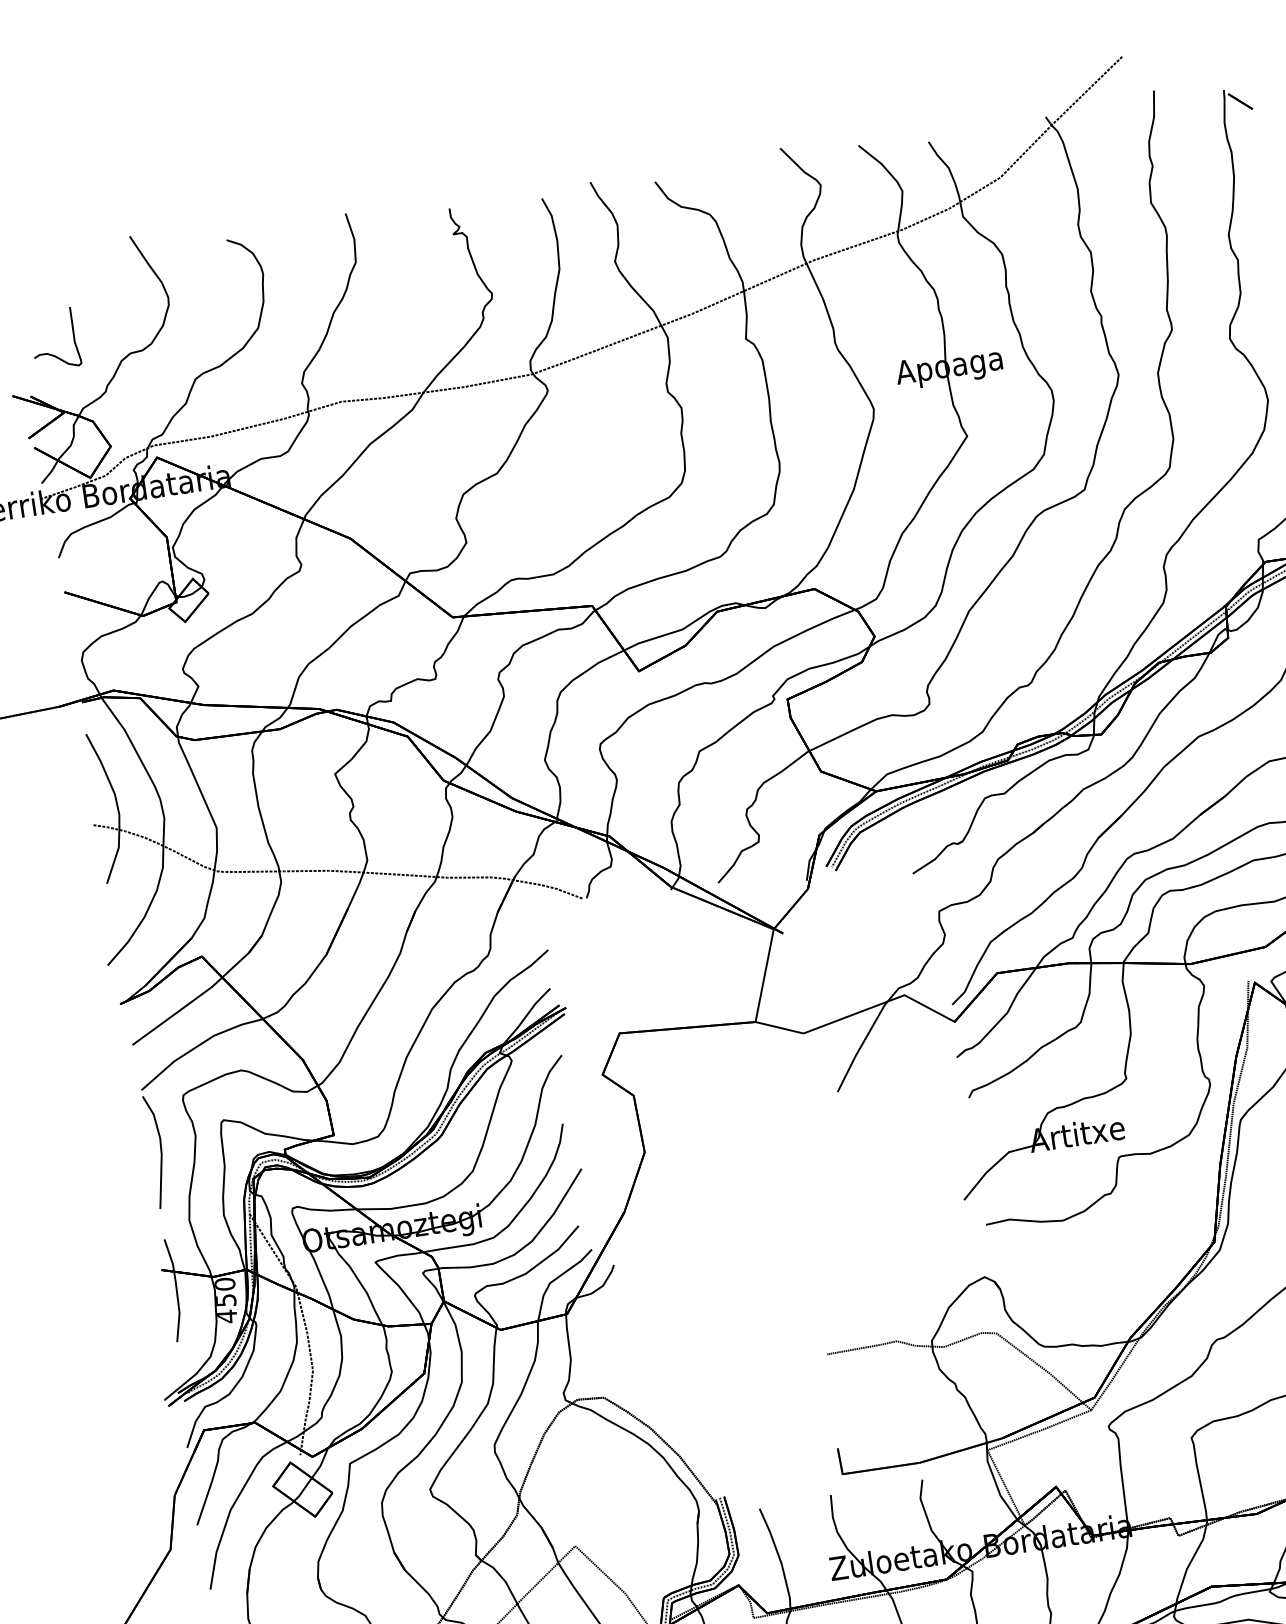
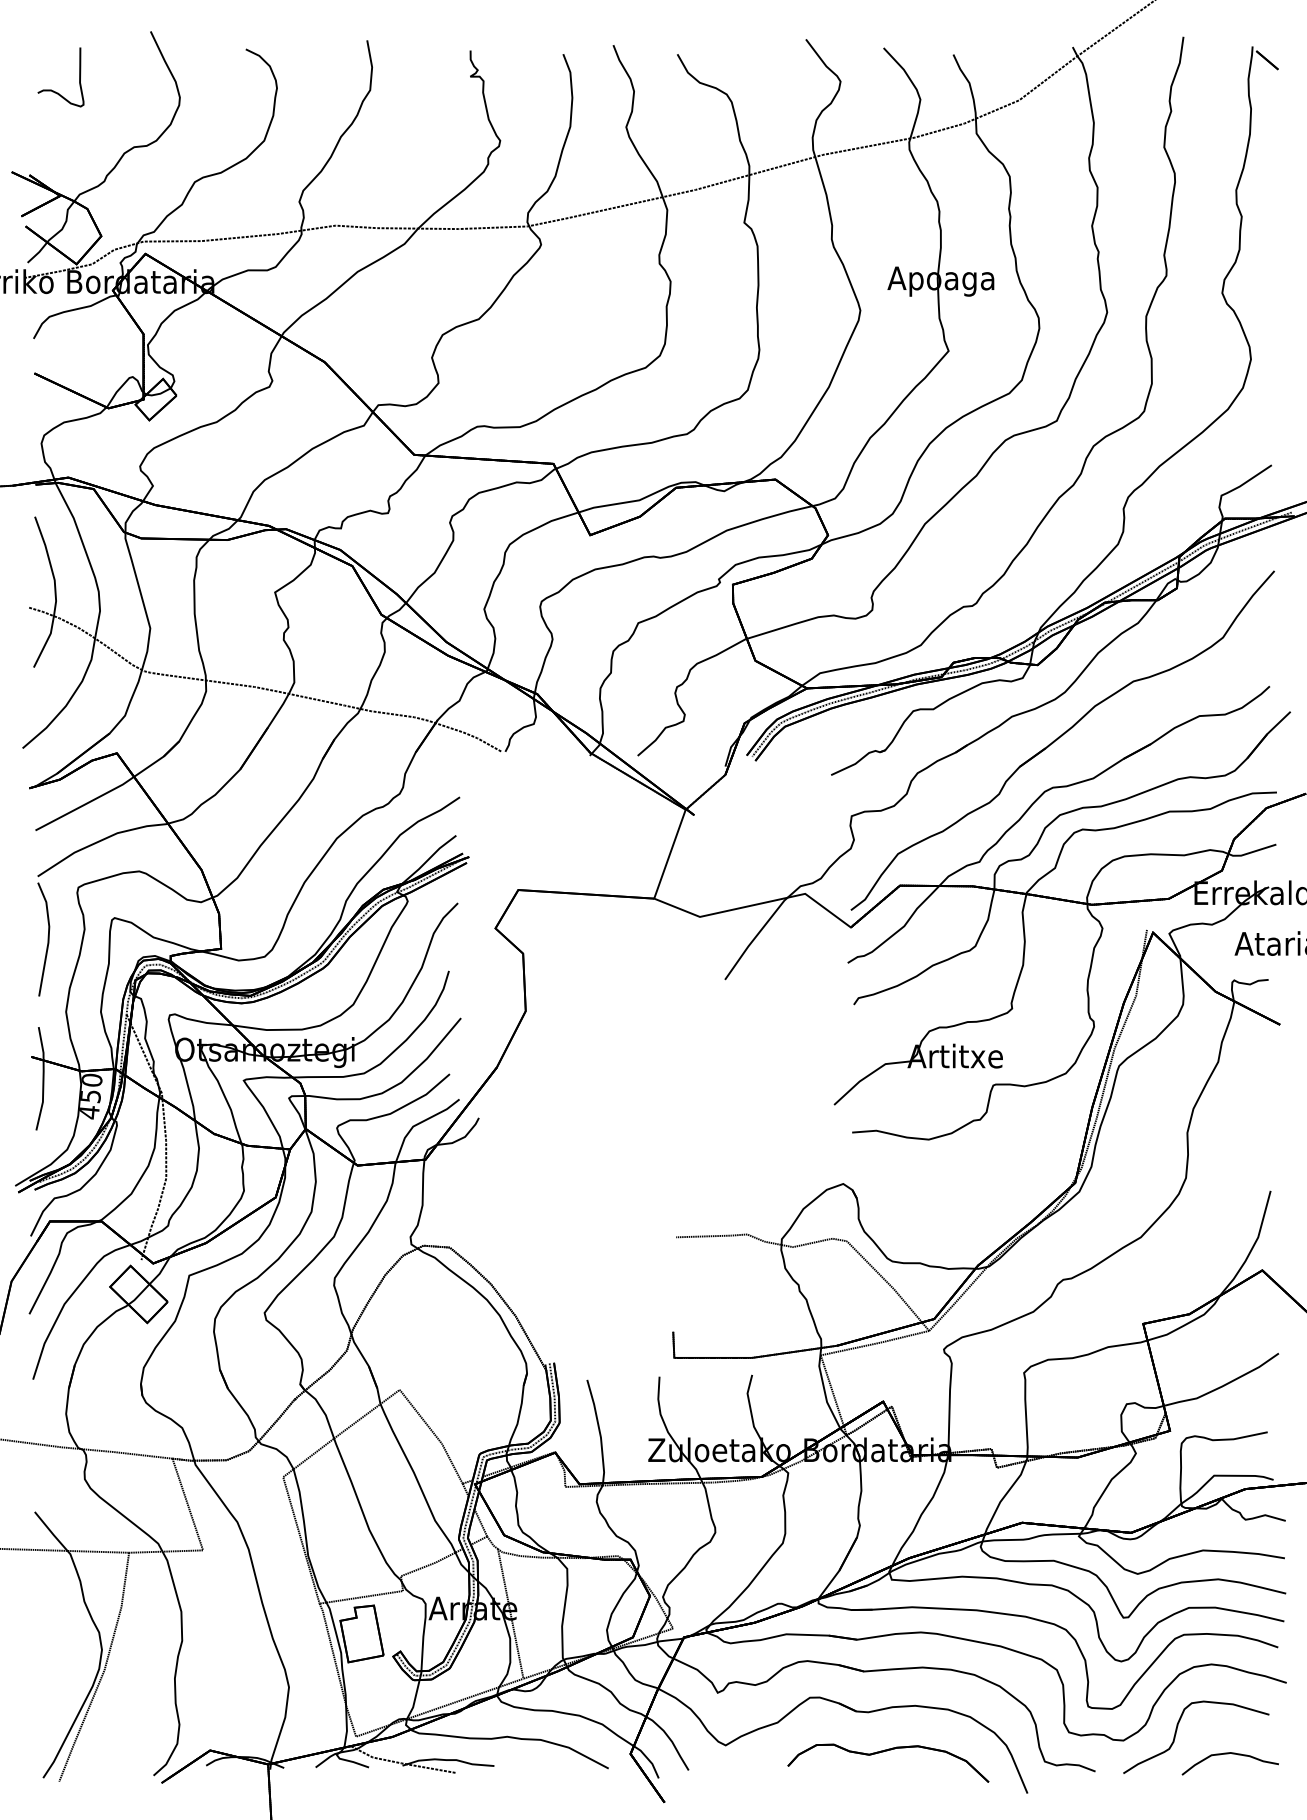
part: (49, 353) -> (53, 90), moved

